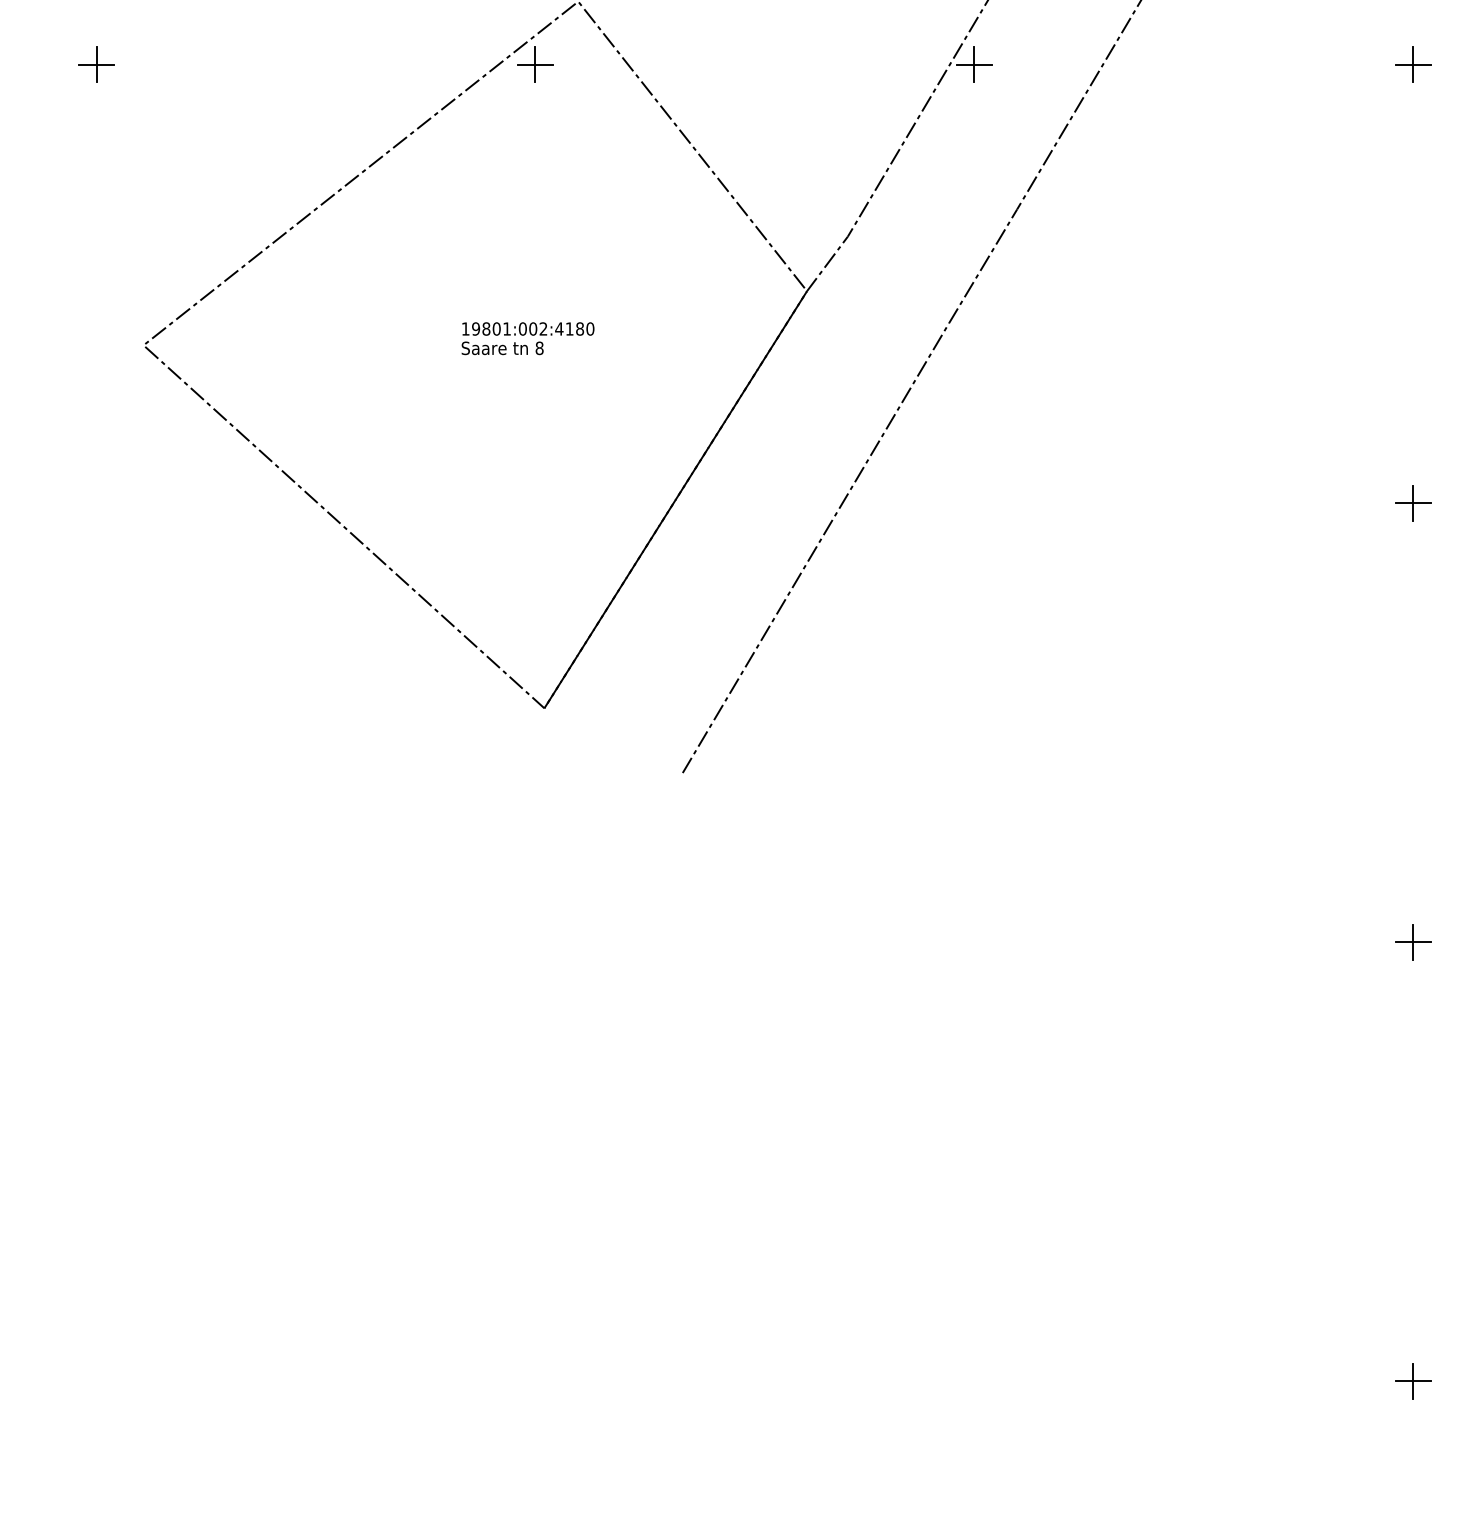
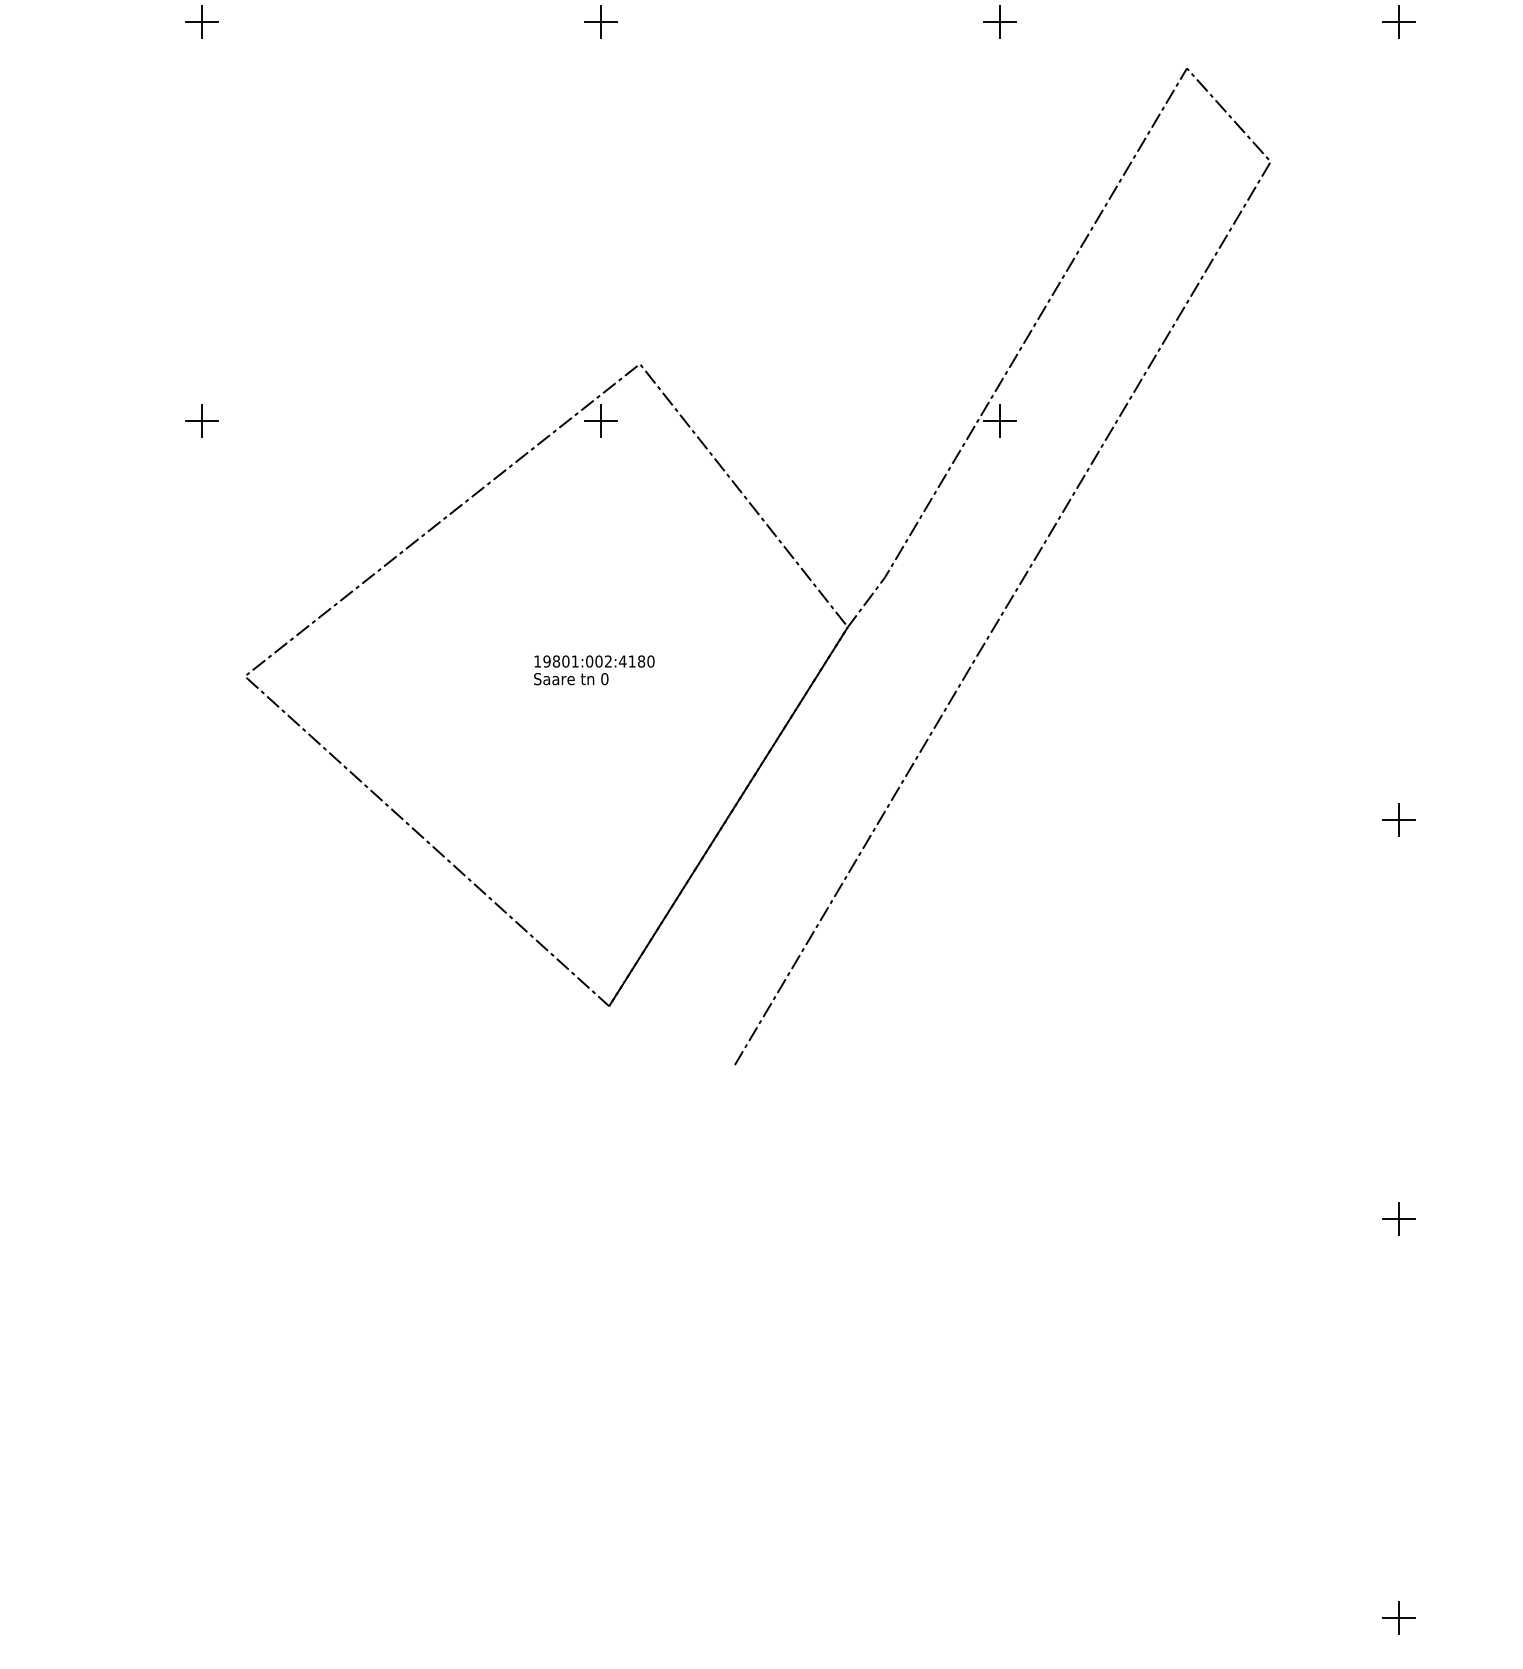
part: (1412, 63) -> (1398, 420), removed
text: (539, 347) -> (604, 678), 8 -> 0

